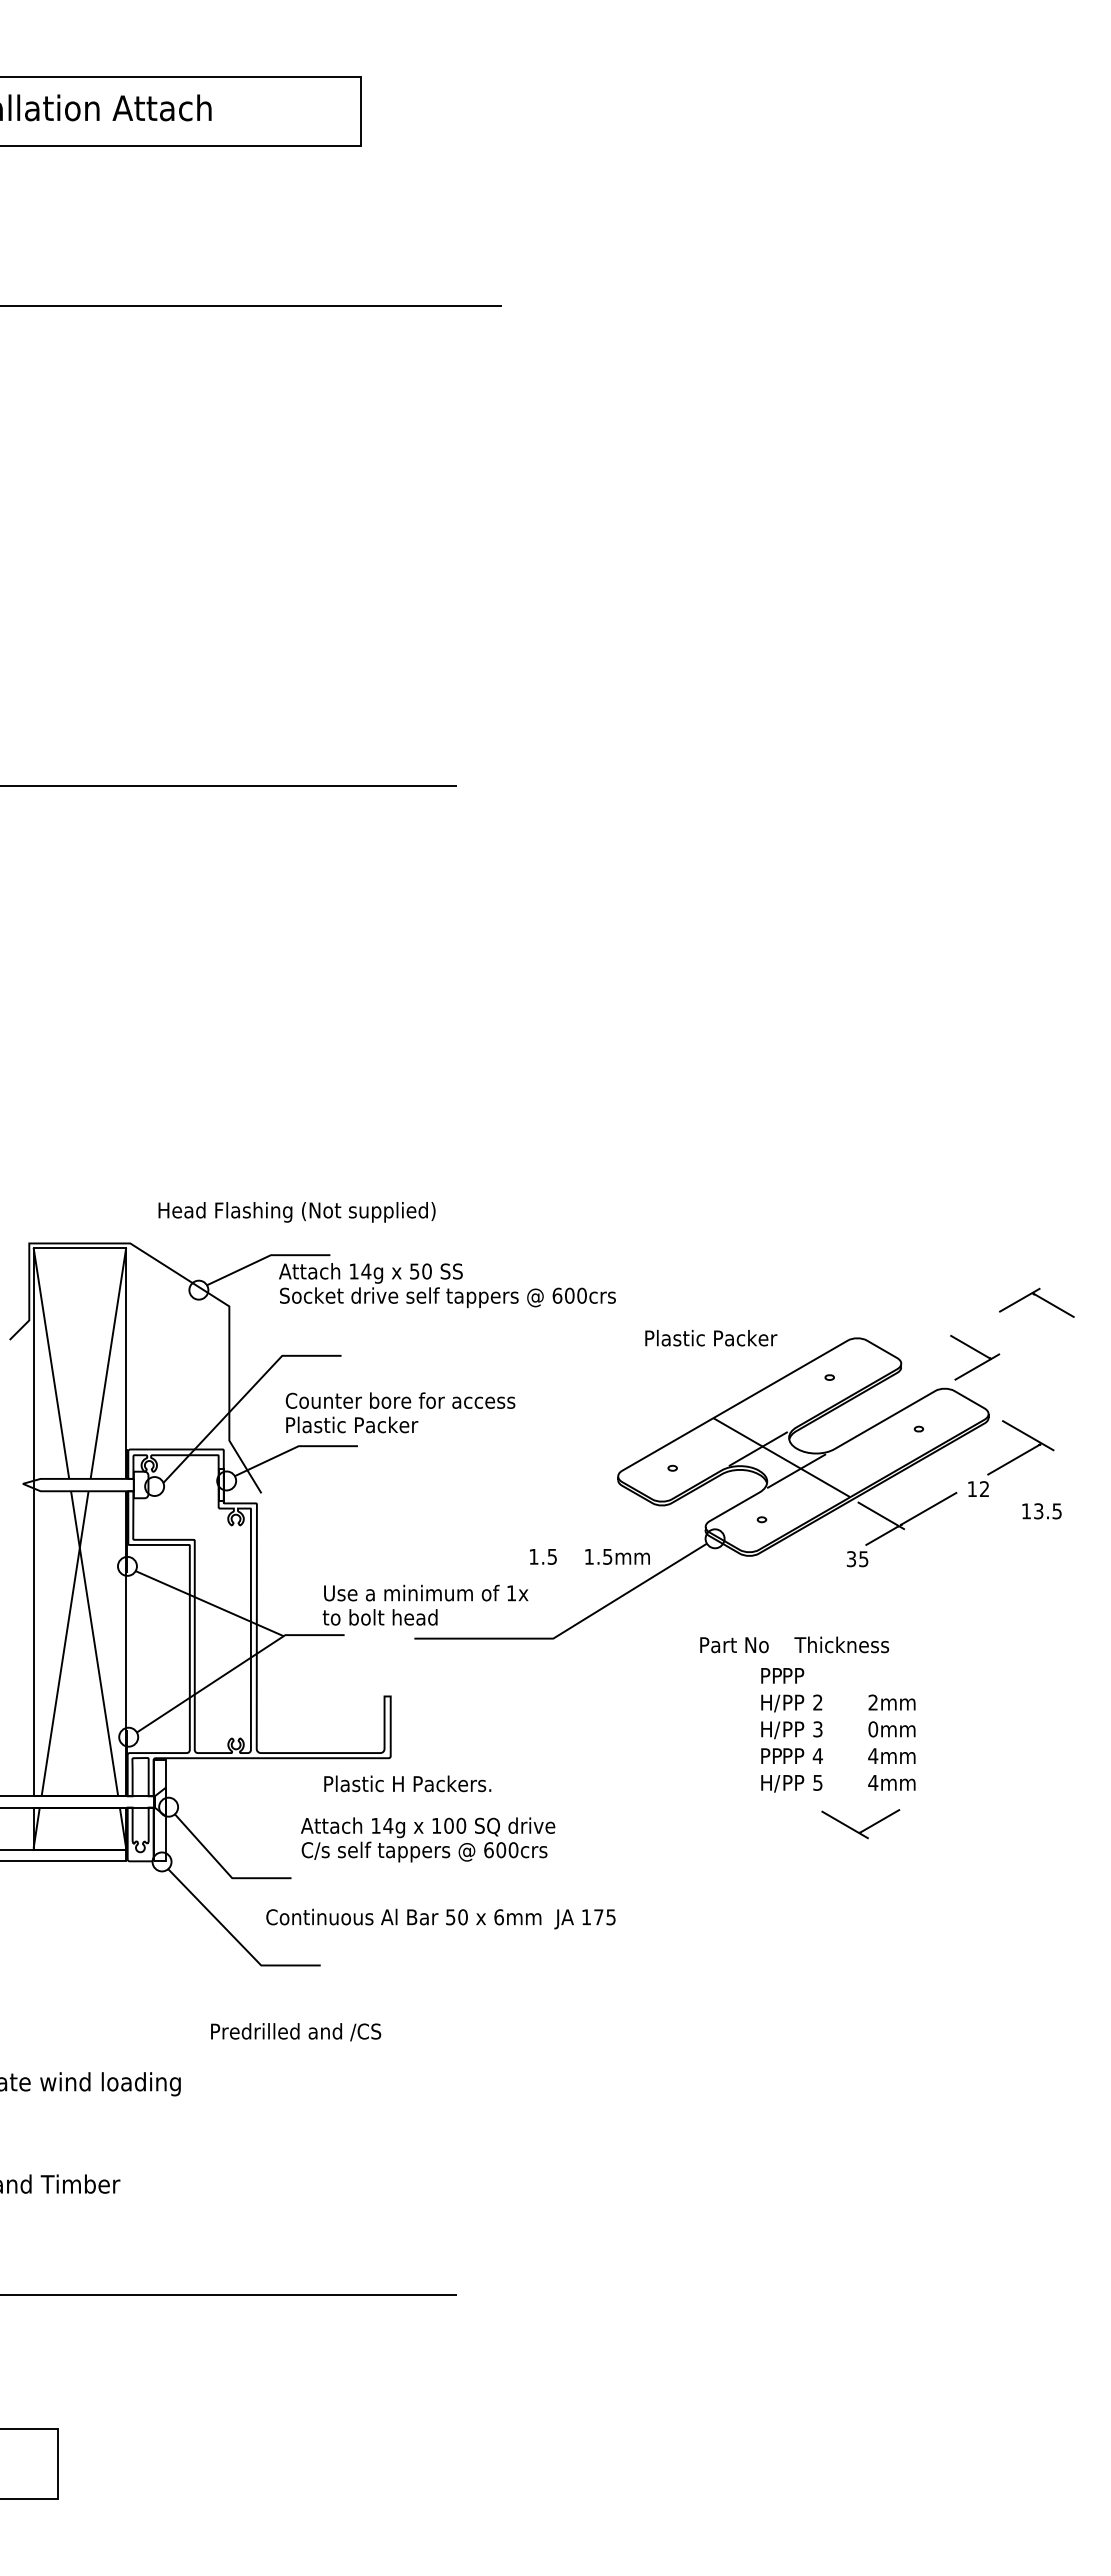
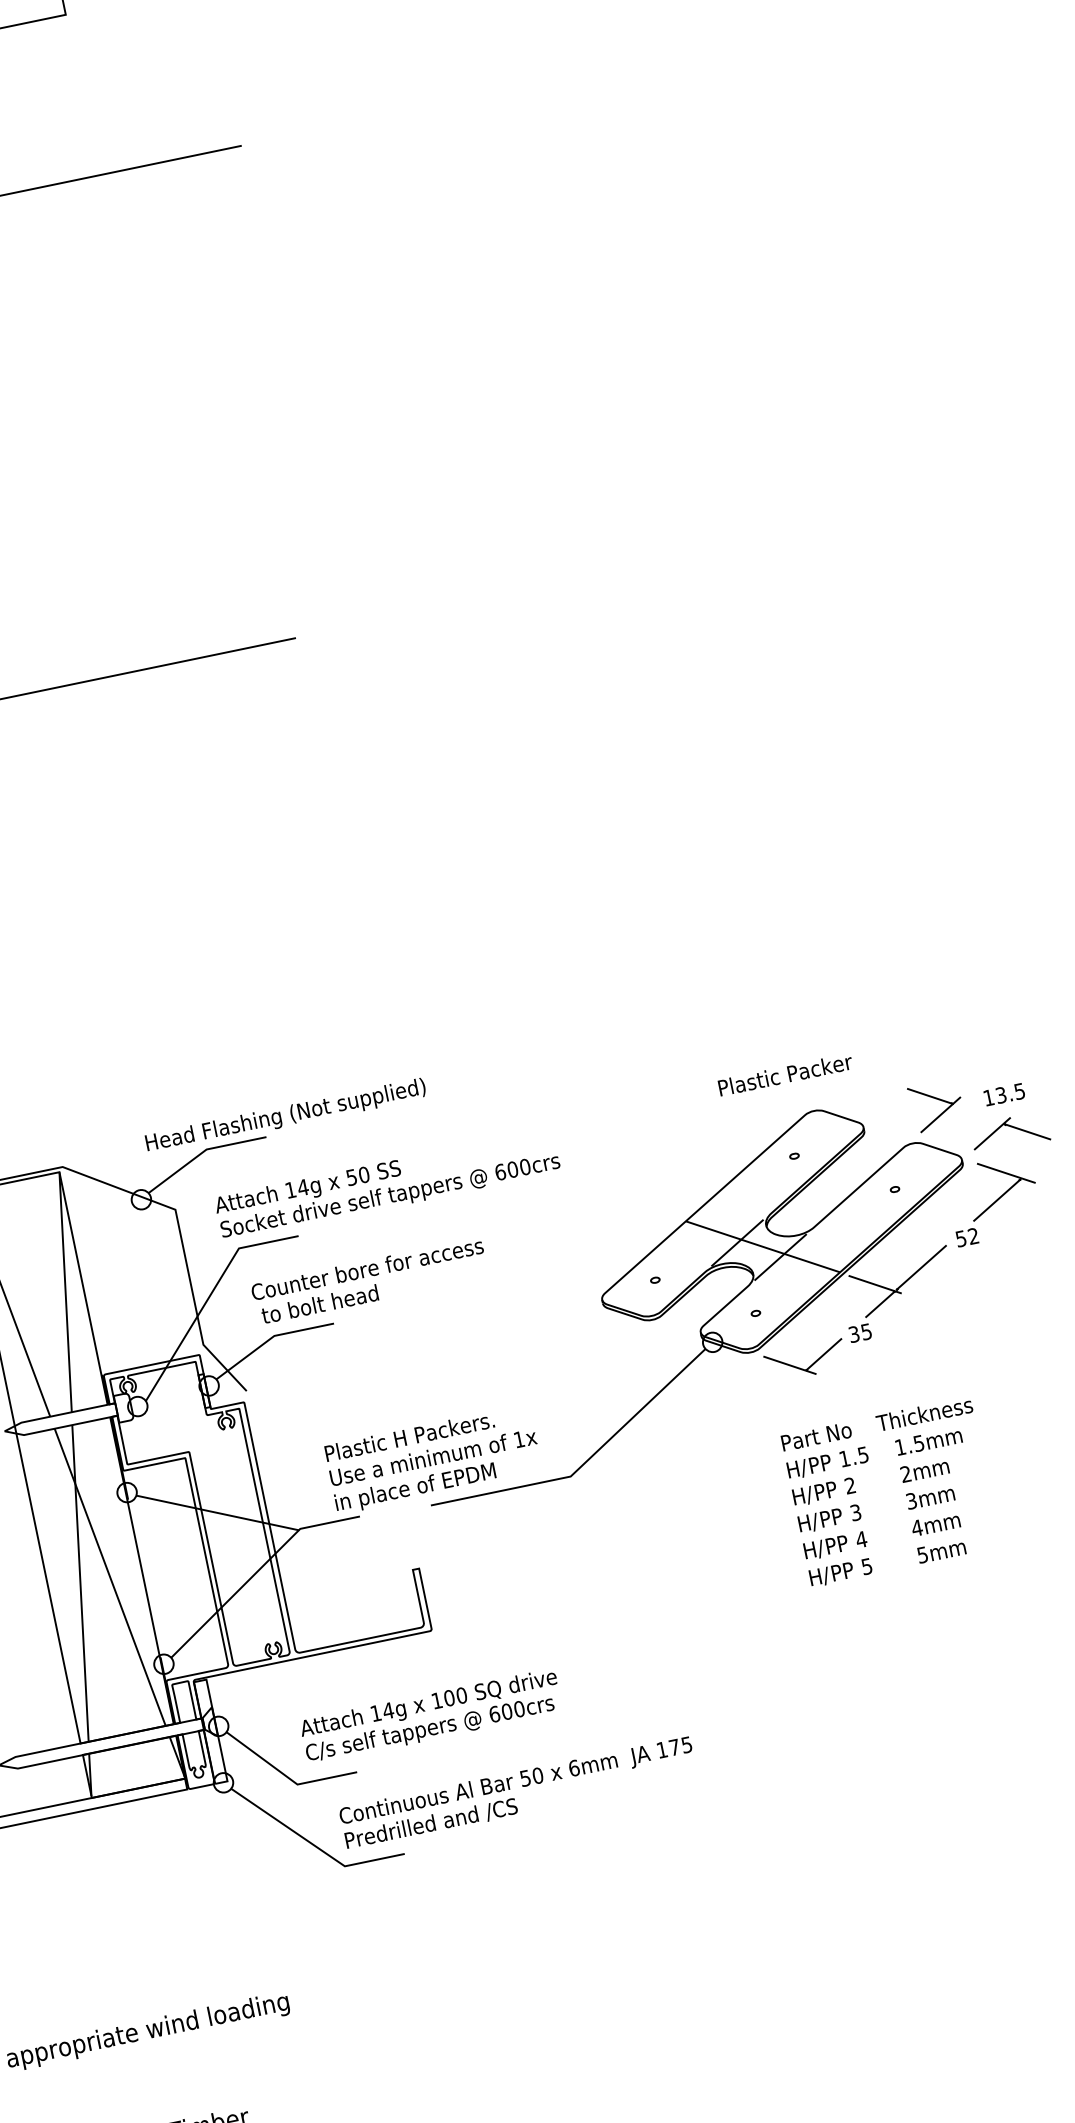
text: (296, 1212) -> (285, 1116), moved
text: (447, 1285) -> (387, 1184), moved
part: (1036, 1302) -> (1009, 1132), moved
text: (711, 1338) -> (785, 1075), moved
text: (352, 1424) -> (323, 1302), Plastic Packer -> to bolt head
text: (971, 1489) -> (960, 1239), 12 -> 52
text: (1041, 1511) -> (1004, 1094), moved
text: (589, 1556) -> (900, 1446), moved
text: (402, 1619) -> (414, 1488), to bolt head -> in place of EPDM
text: (794, 1644) -> (876, 1423), moved
text: (772, 1676) -> (799, 1468), PP -> H/
text: (873, 1729) -> (911, 1501), 0mm -> 3mm
text: (772, 1756) -> (815, 1549), PP -> H/
text: (873, 1782) -> (922, 1554), 4mm -> 5mm
text: (407, 1783) -> (409, 1436), moved
part: (860, 1824) -> (805, 1361), moved
text: (428, 1839) -> (431, 1716), moved
text: (296, 2032) -> (431, 1824), moved

